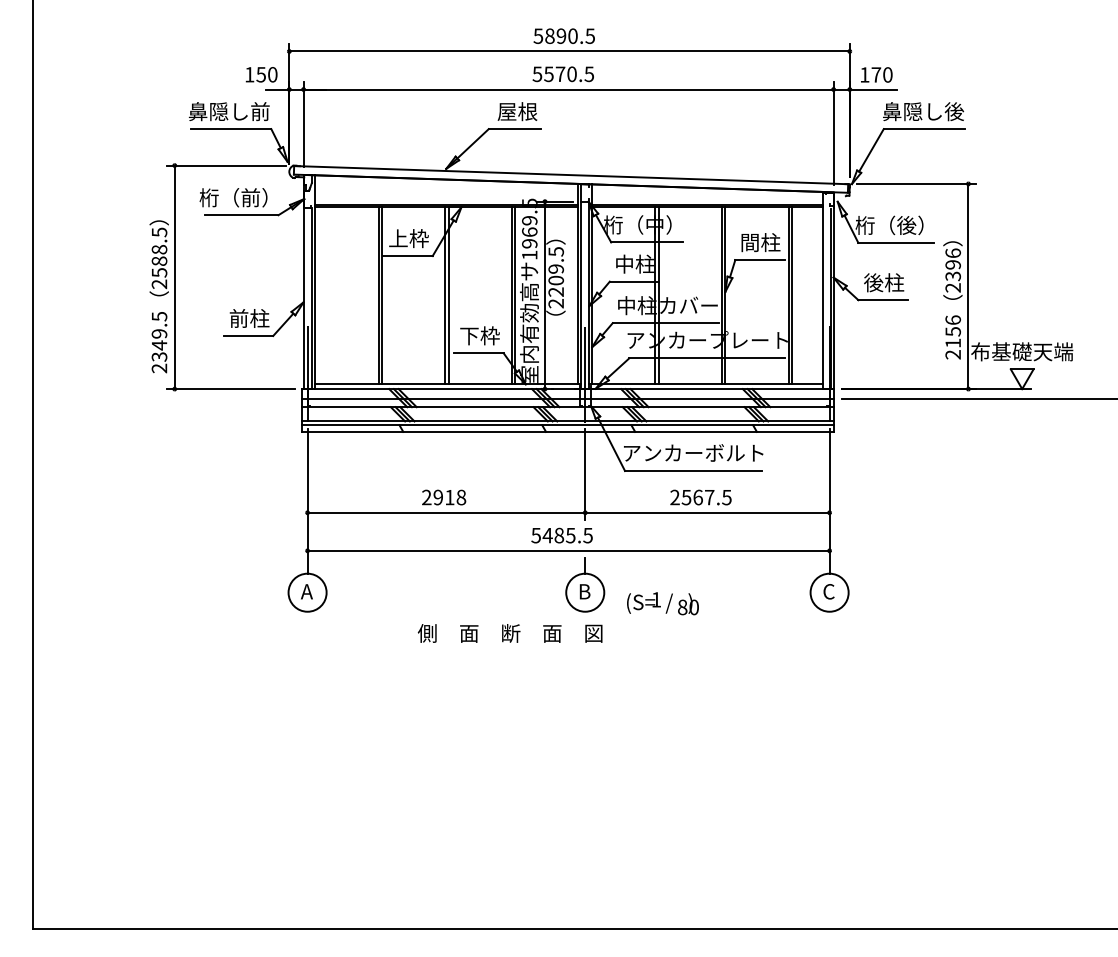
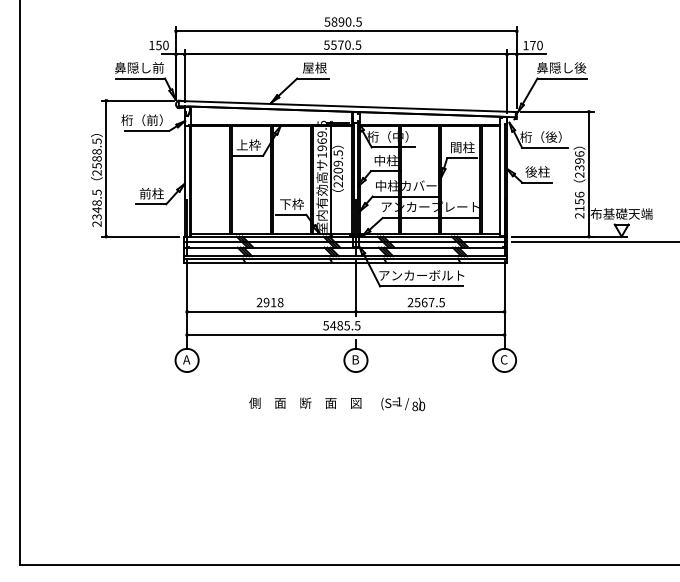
text: (158, 332) -> (96, 202), 2349.5 -> 2348.5
text: (663, 604) -> (403, 404), moved
text: (510, 632) -> (305, 402), moved

